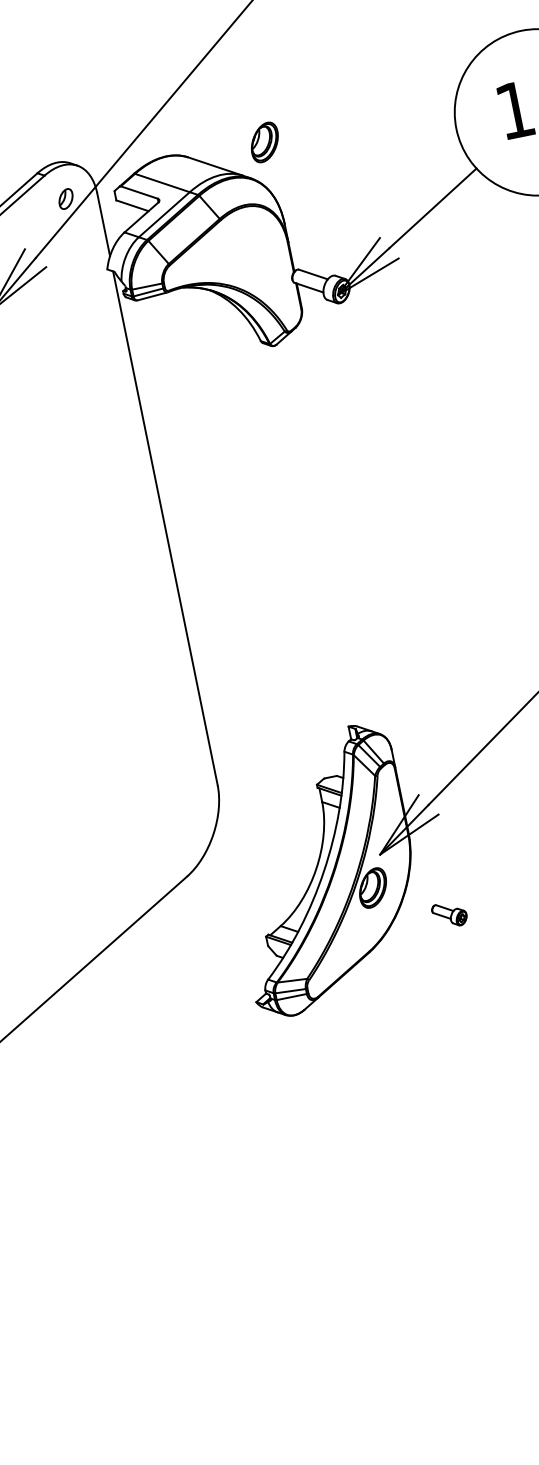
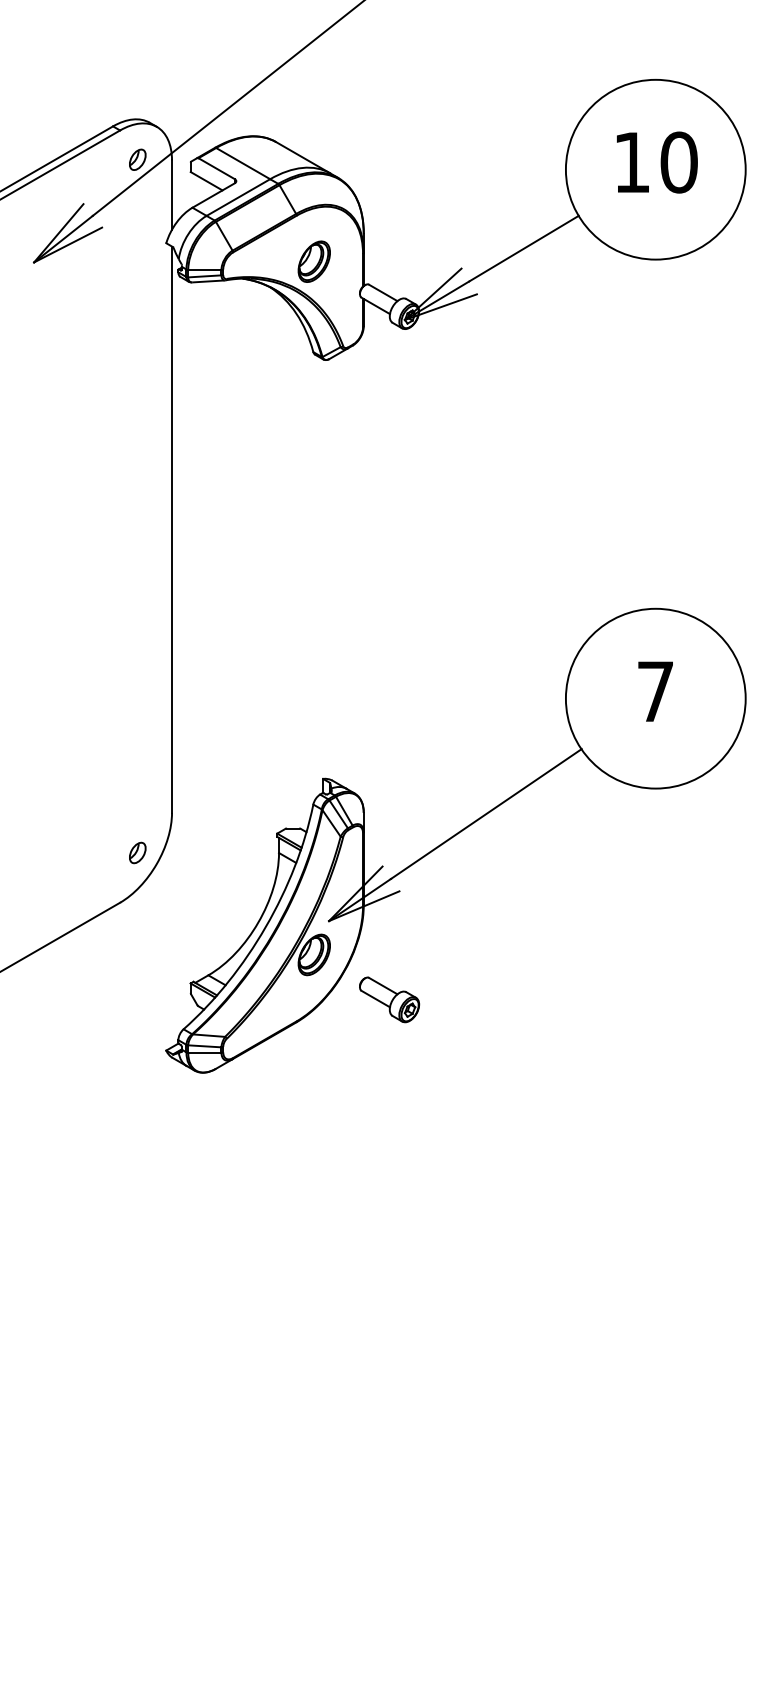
part: (264, 142) -> (313, 261), moved
part: (193, 827) -> (137, 852), added
part: (449, 914) -> (389, 999), size x1.67

